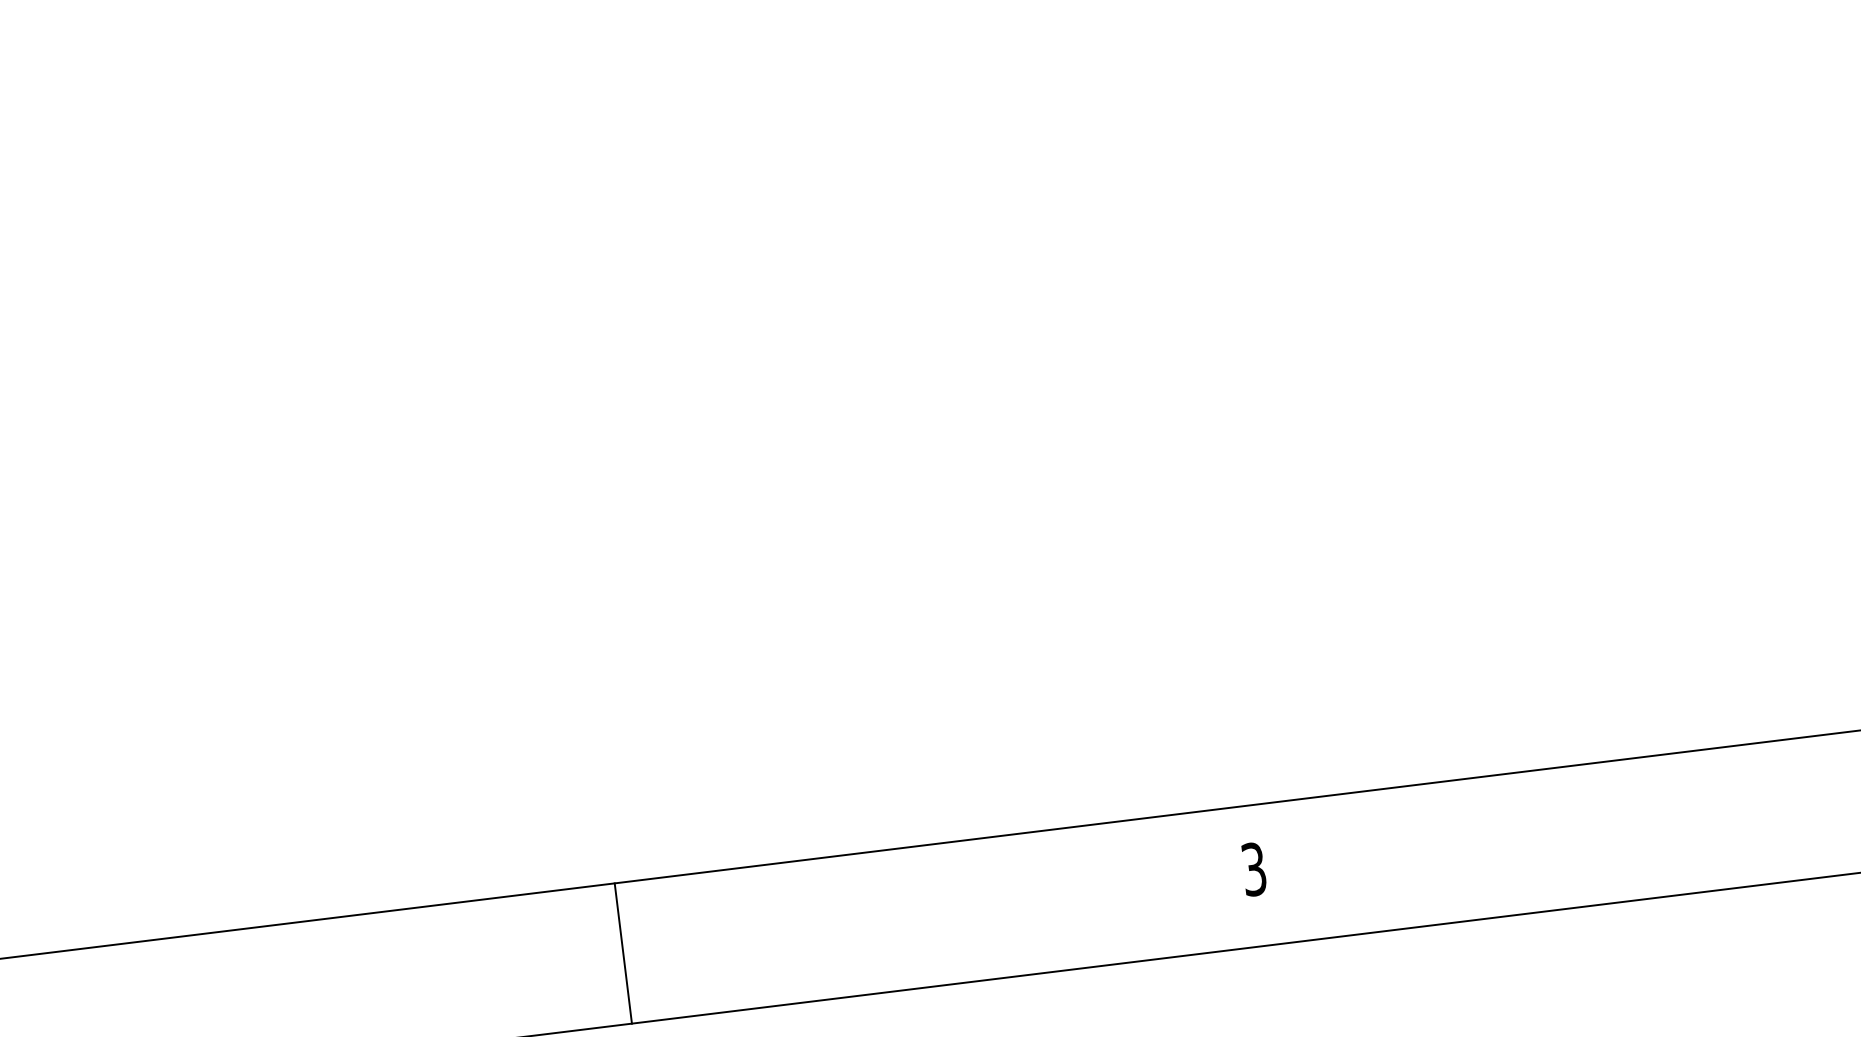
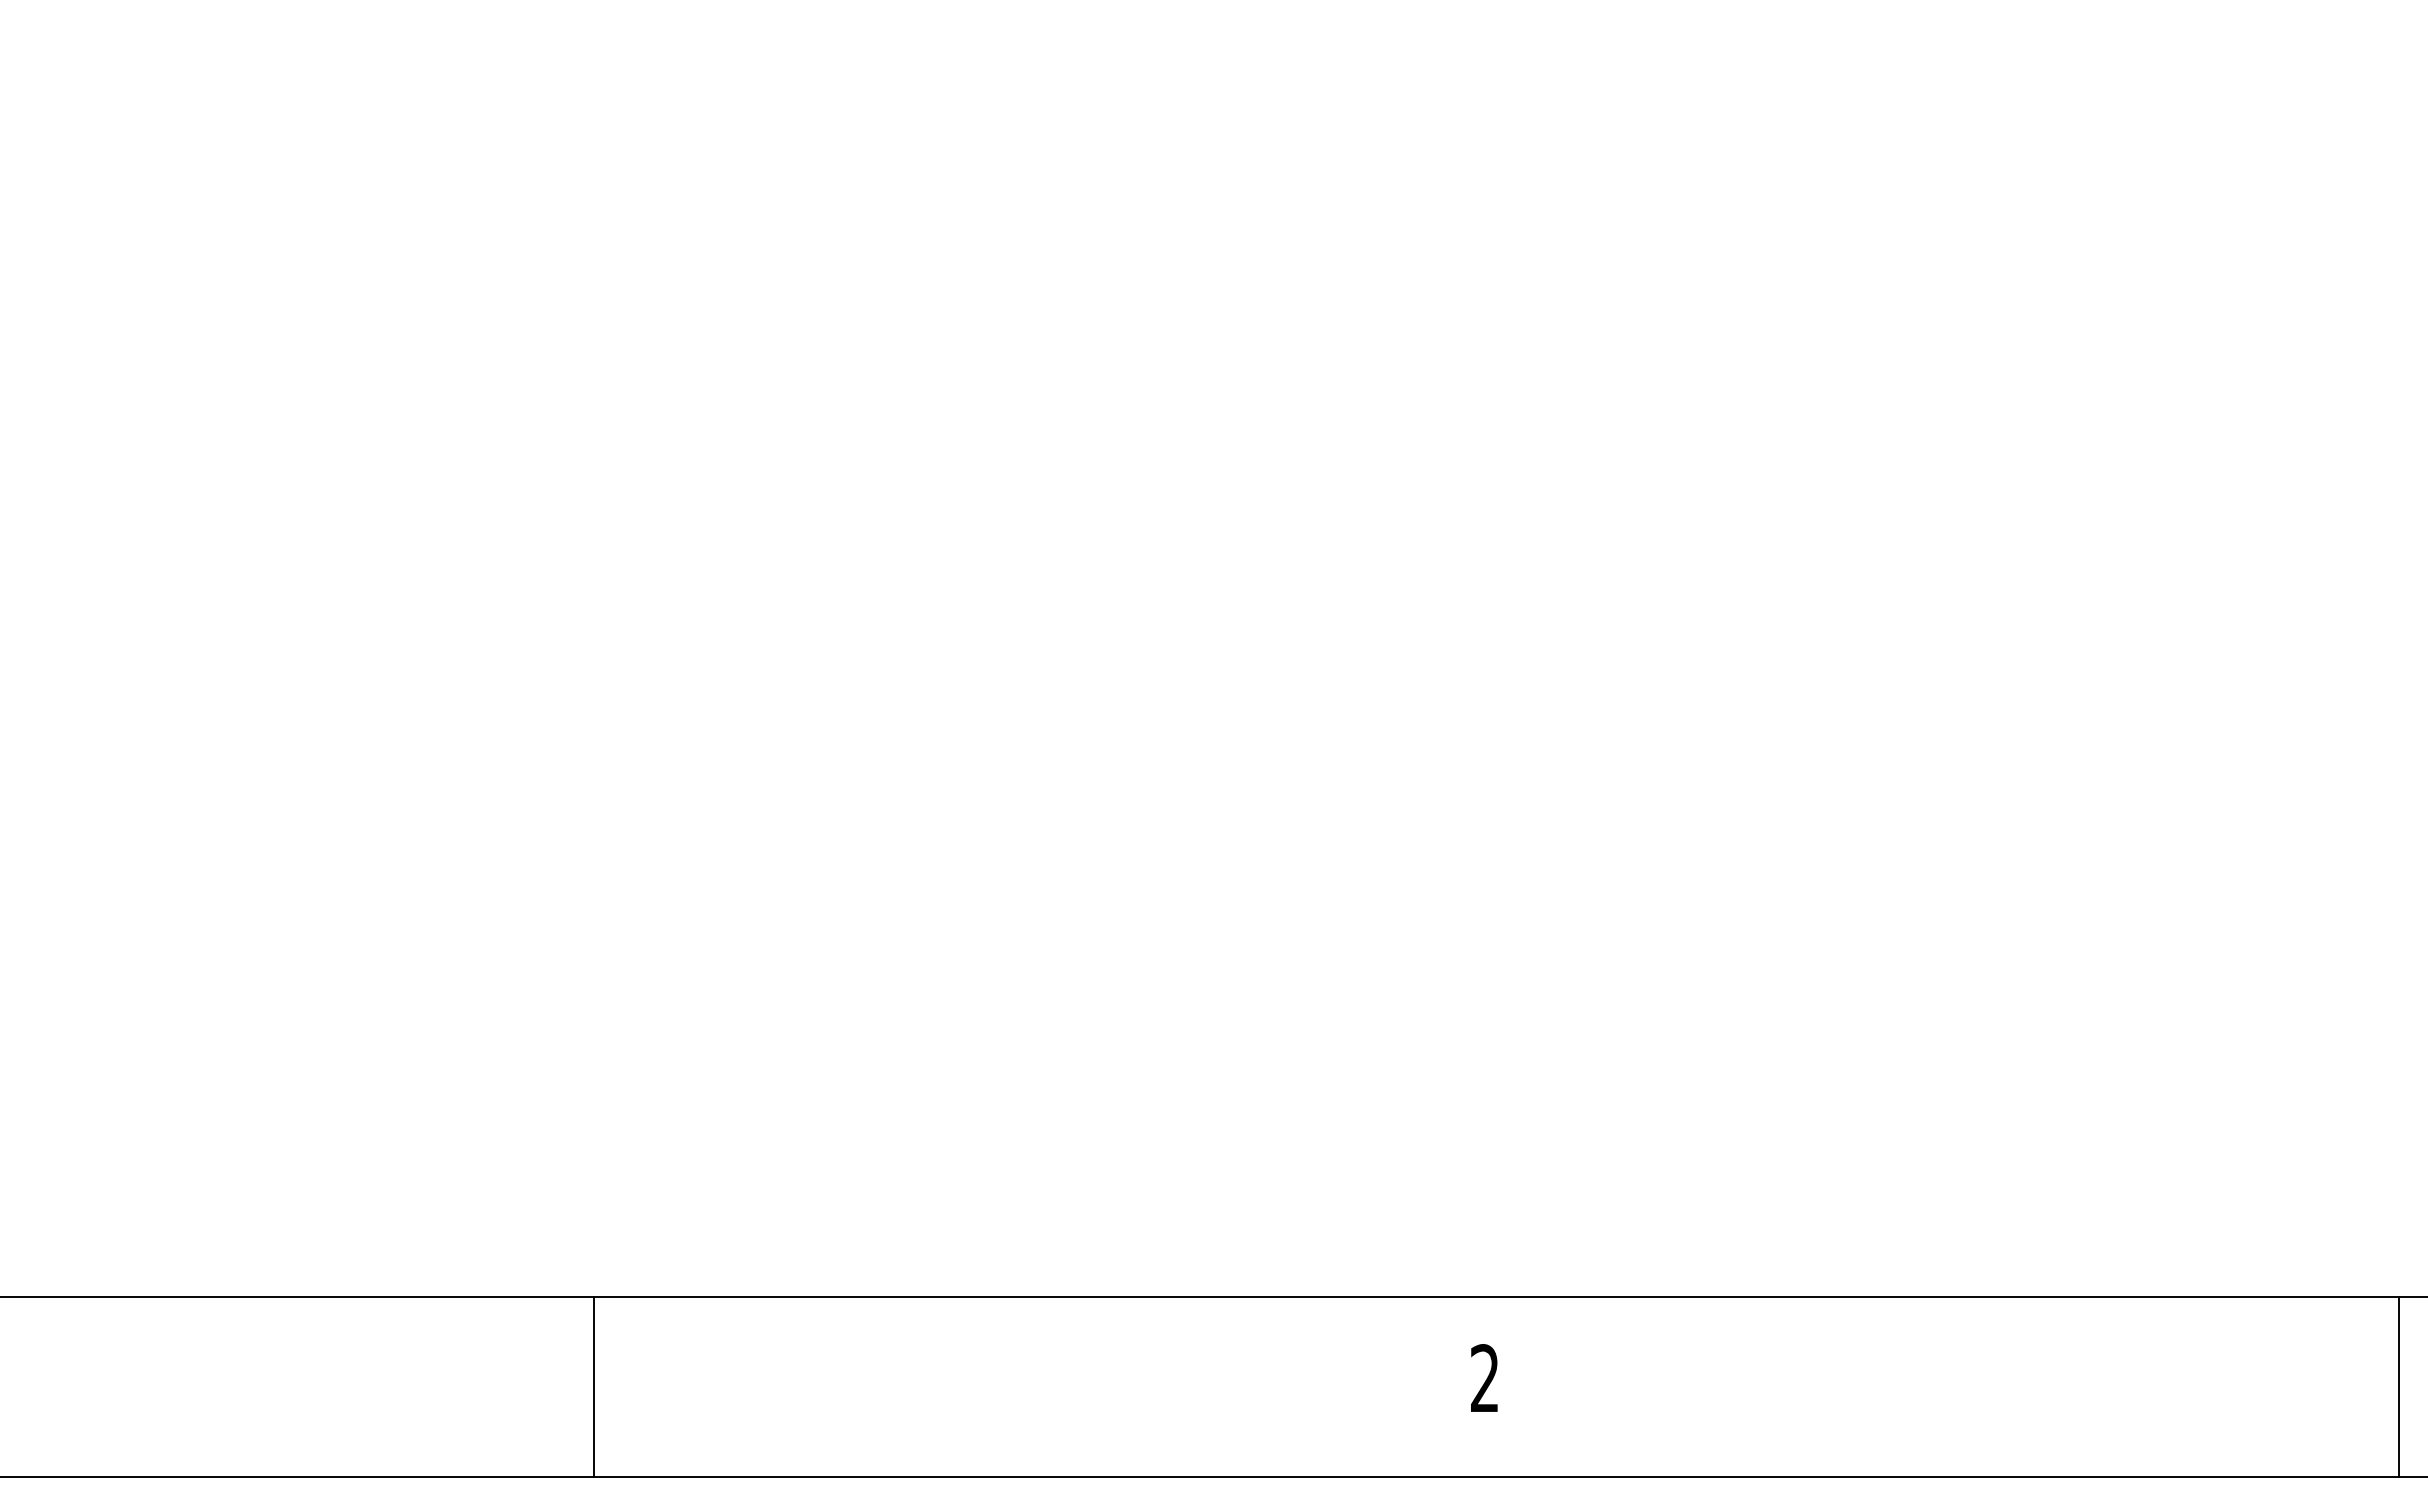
text: (1253, 869) -> (1484, 1378), 3 -> 2
line: (623, 953) -> (594, 1386), moved

